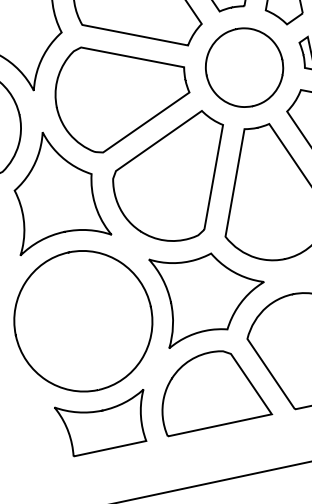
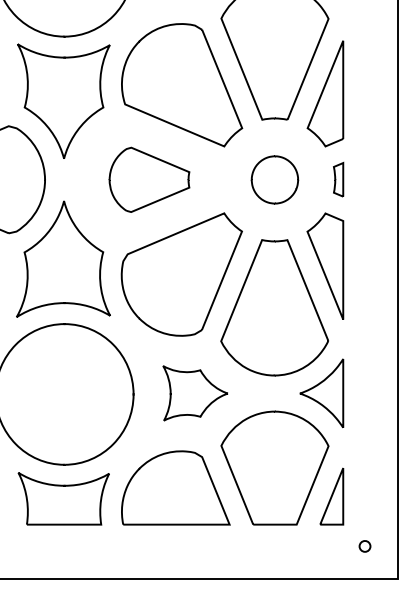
part: (244, 67) -> (274, 179), size x0.6
part: (121, 93) -> (149, 179), size x0.6
part: (211, 293) -> (195, 393), size x0.6

